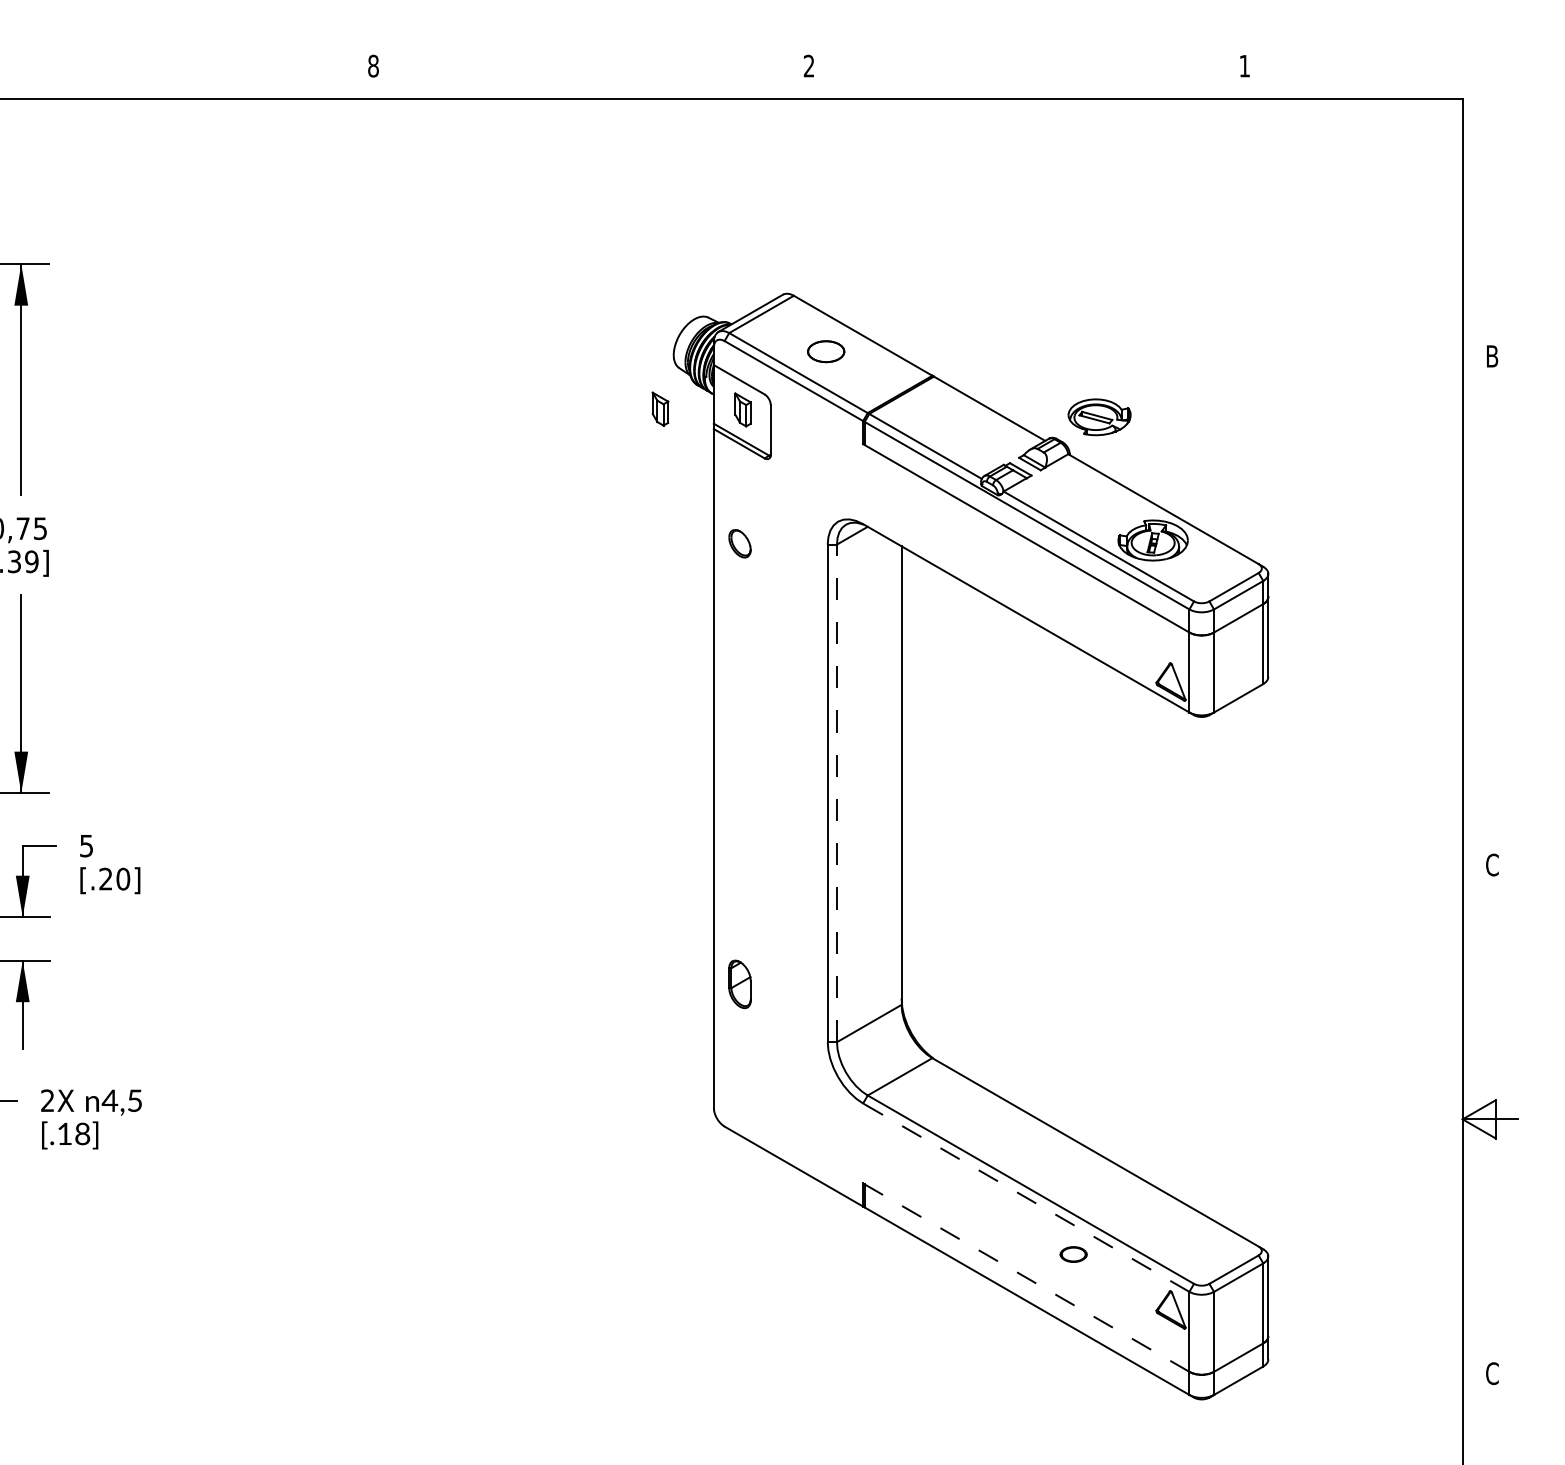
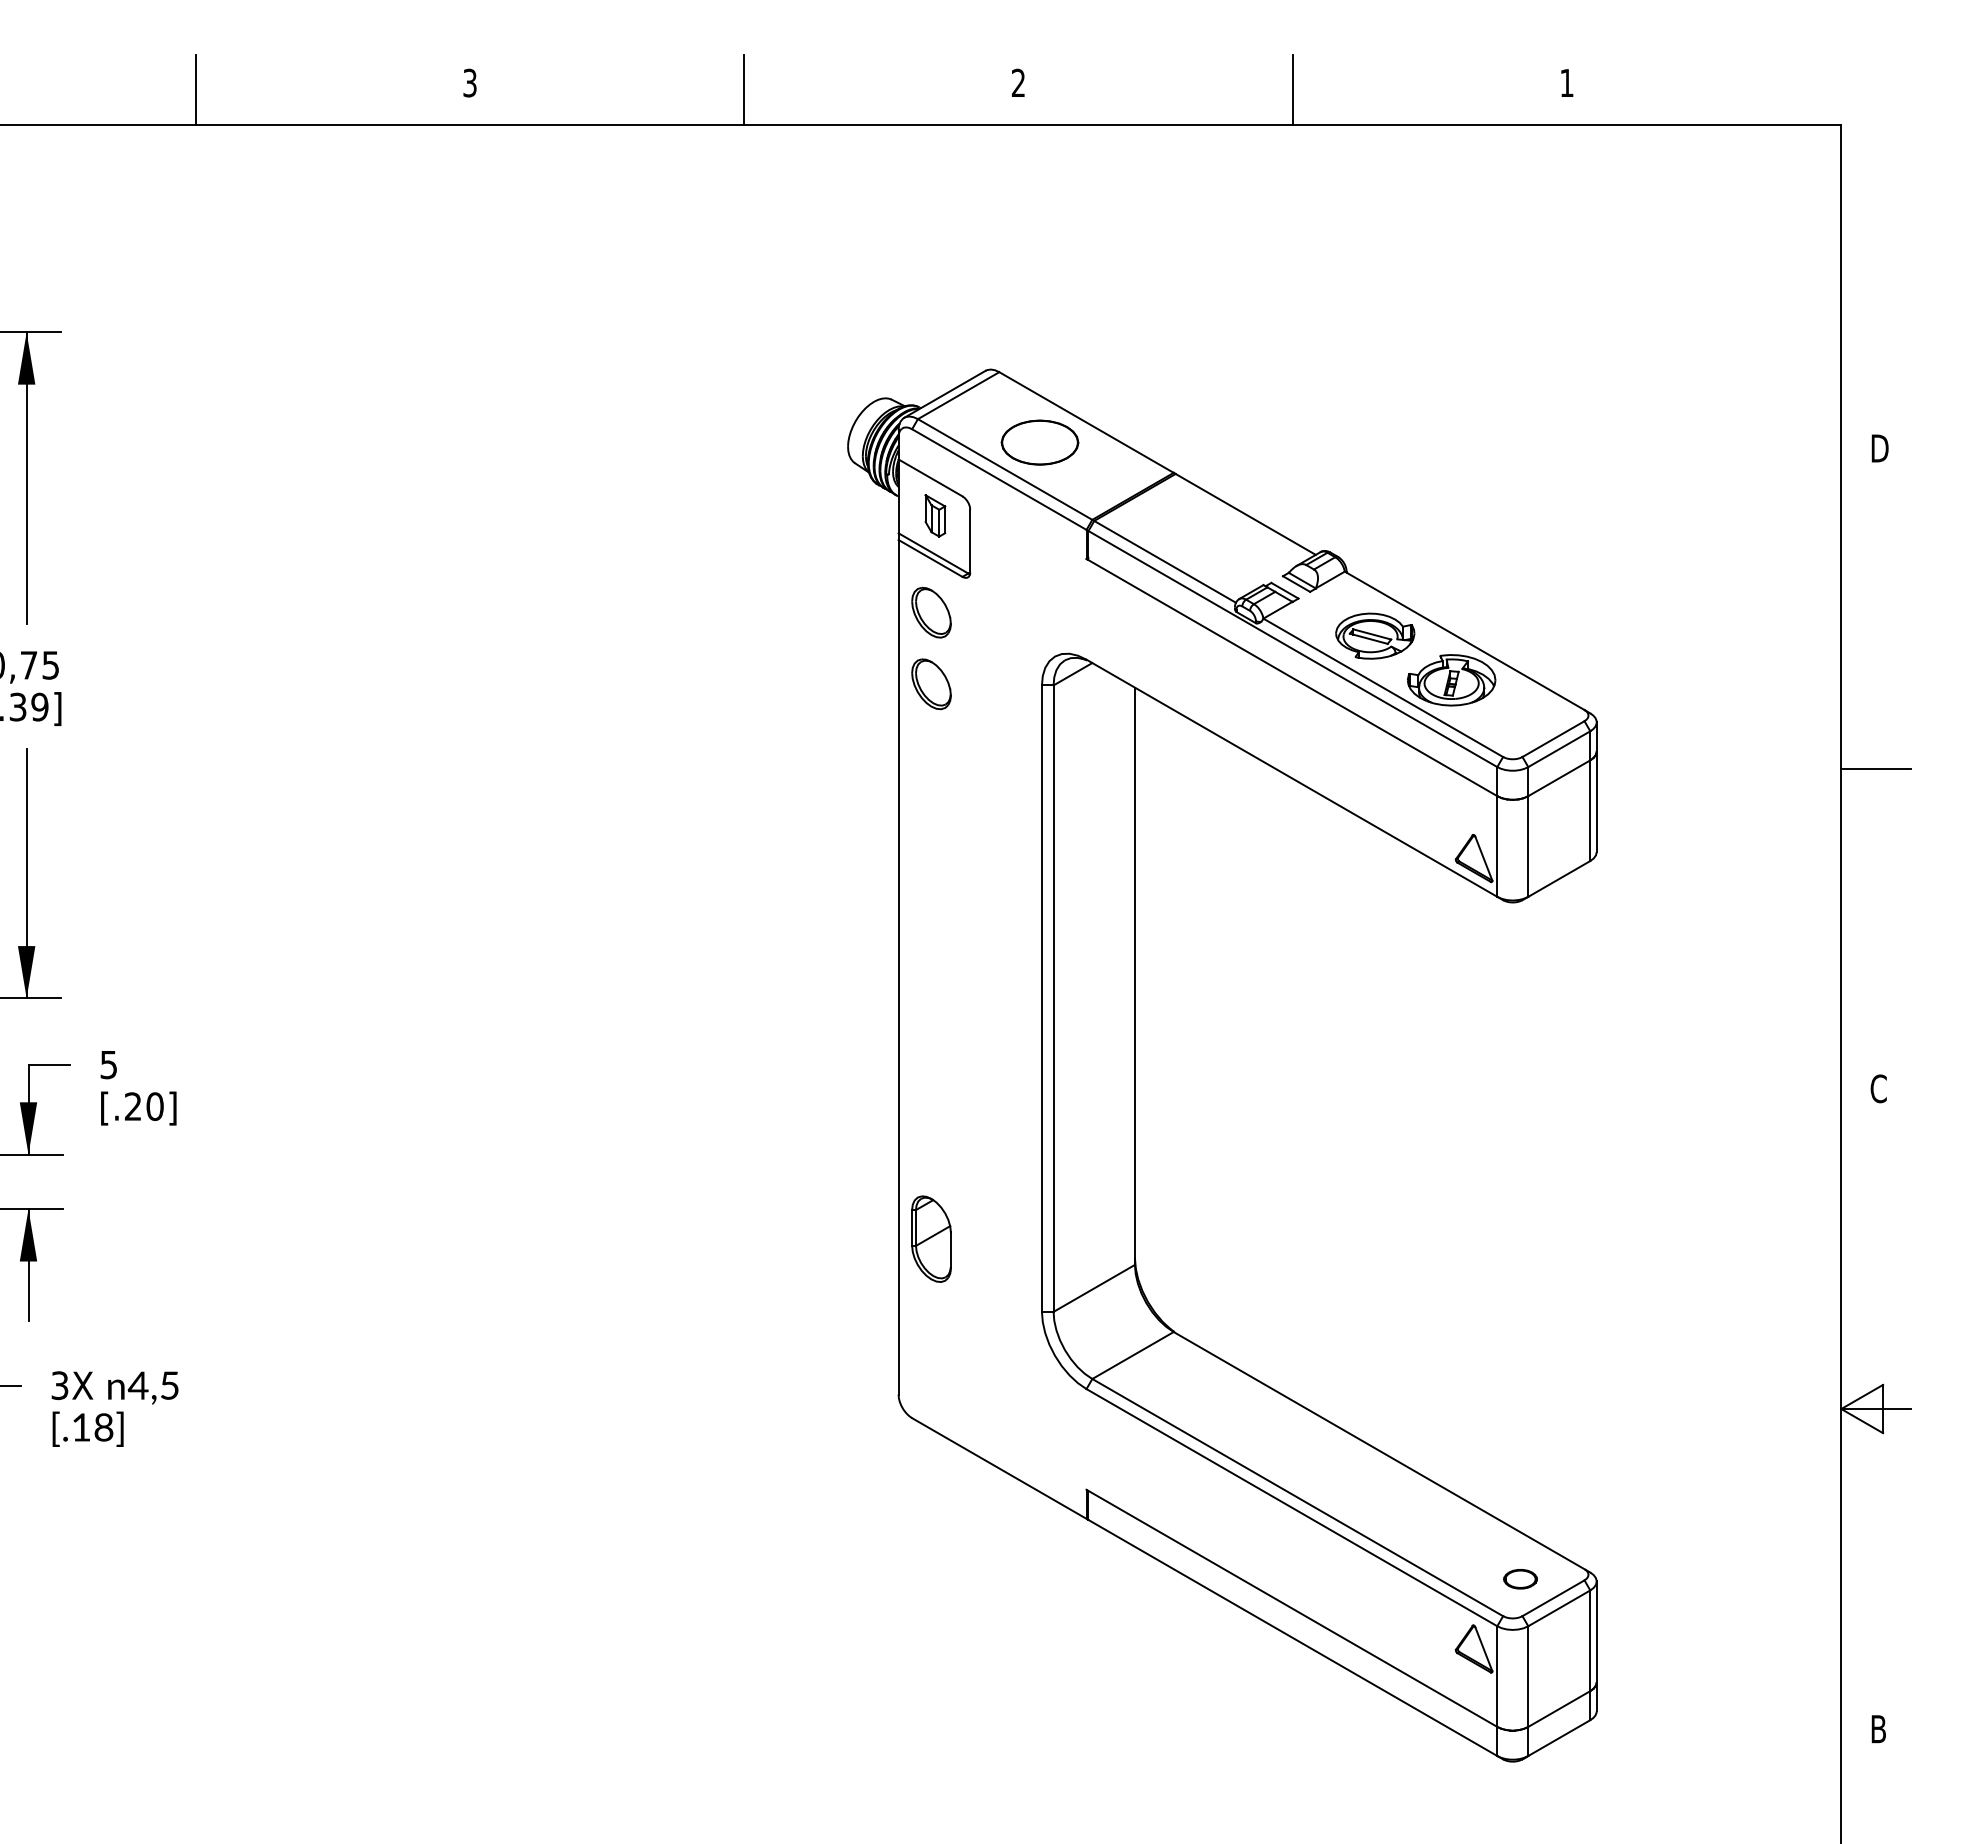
text: (373, 65) -> (469, 82), 8 -> 3
line: (155, 71) -> (195, 89), added
line: (591, 71) -> (744, 89), added
line: (1026, 71) -> (1292, 89), added
part: (825, 351) -> (1039, 442), size x1.67
text: (1494, 356) -> (1881, 448), B -> D
part: (660, 408) -> (831, 514), removed
part: (1099, 416) -> (1375, 635), moved
part: (740, 486) -> (931, 612), added
part: (740, 543) -> (931, 684), size x1.43
line: (1489, 610) -> (1875, 768), added
line: (836, 793) -> (1053, 998), dashed -> solid
part: (740, 983) -> (931, 1238), size x1.43
text: (47, 1100) -> (59, 1385), 2X -> 3X
line: (1025, 1197) -> (1291, 1507), dashed -> solid
part: (1073, 1254) -> (1520, 1579), moved
line: (1025, 1277) -> (1291, 1608), dashed -> solid
text: (1492, 1373) -> (1878, 1728), C -> B

